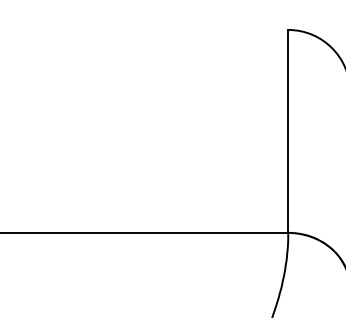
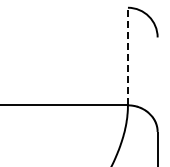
line: (287, 131) -> (127, 56), solid -> dashed

